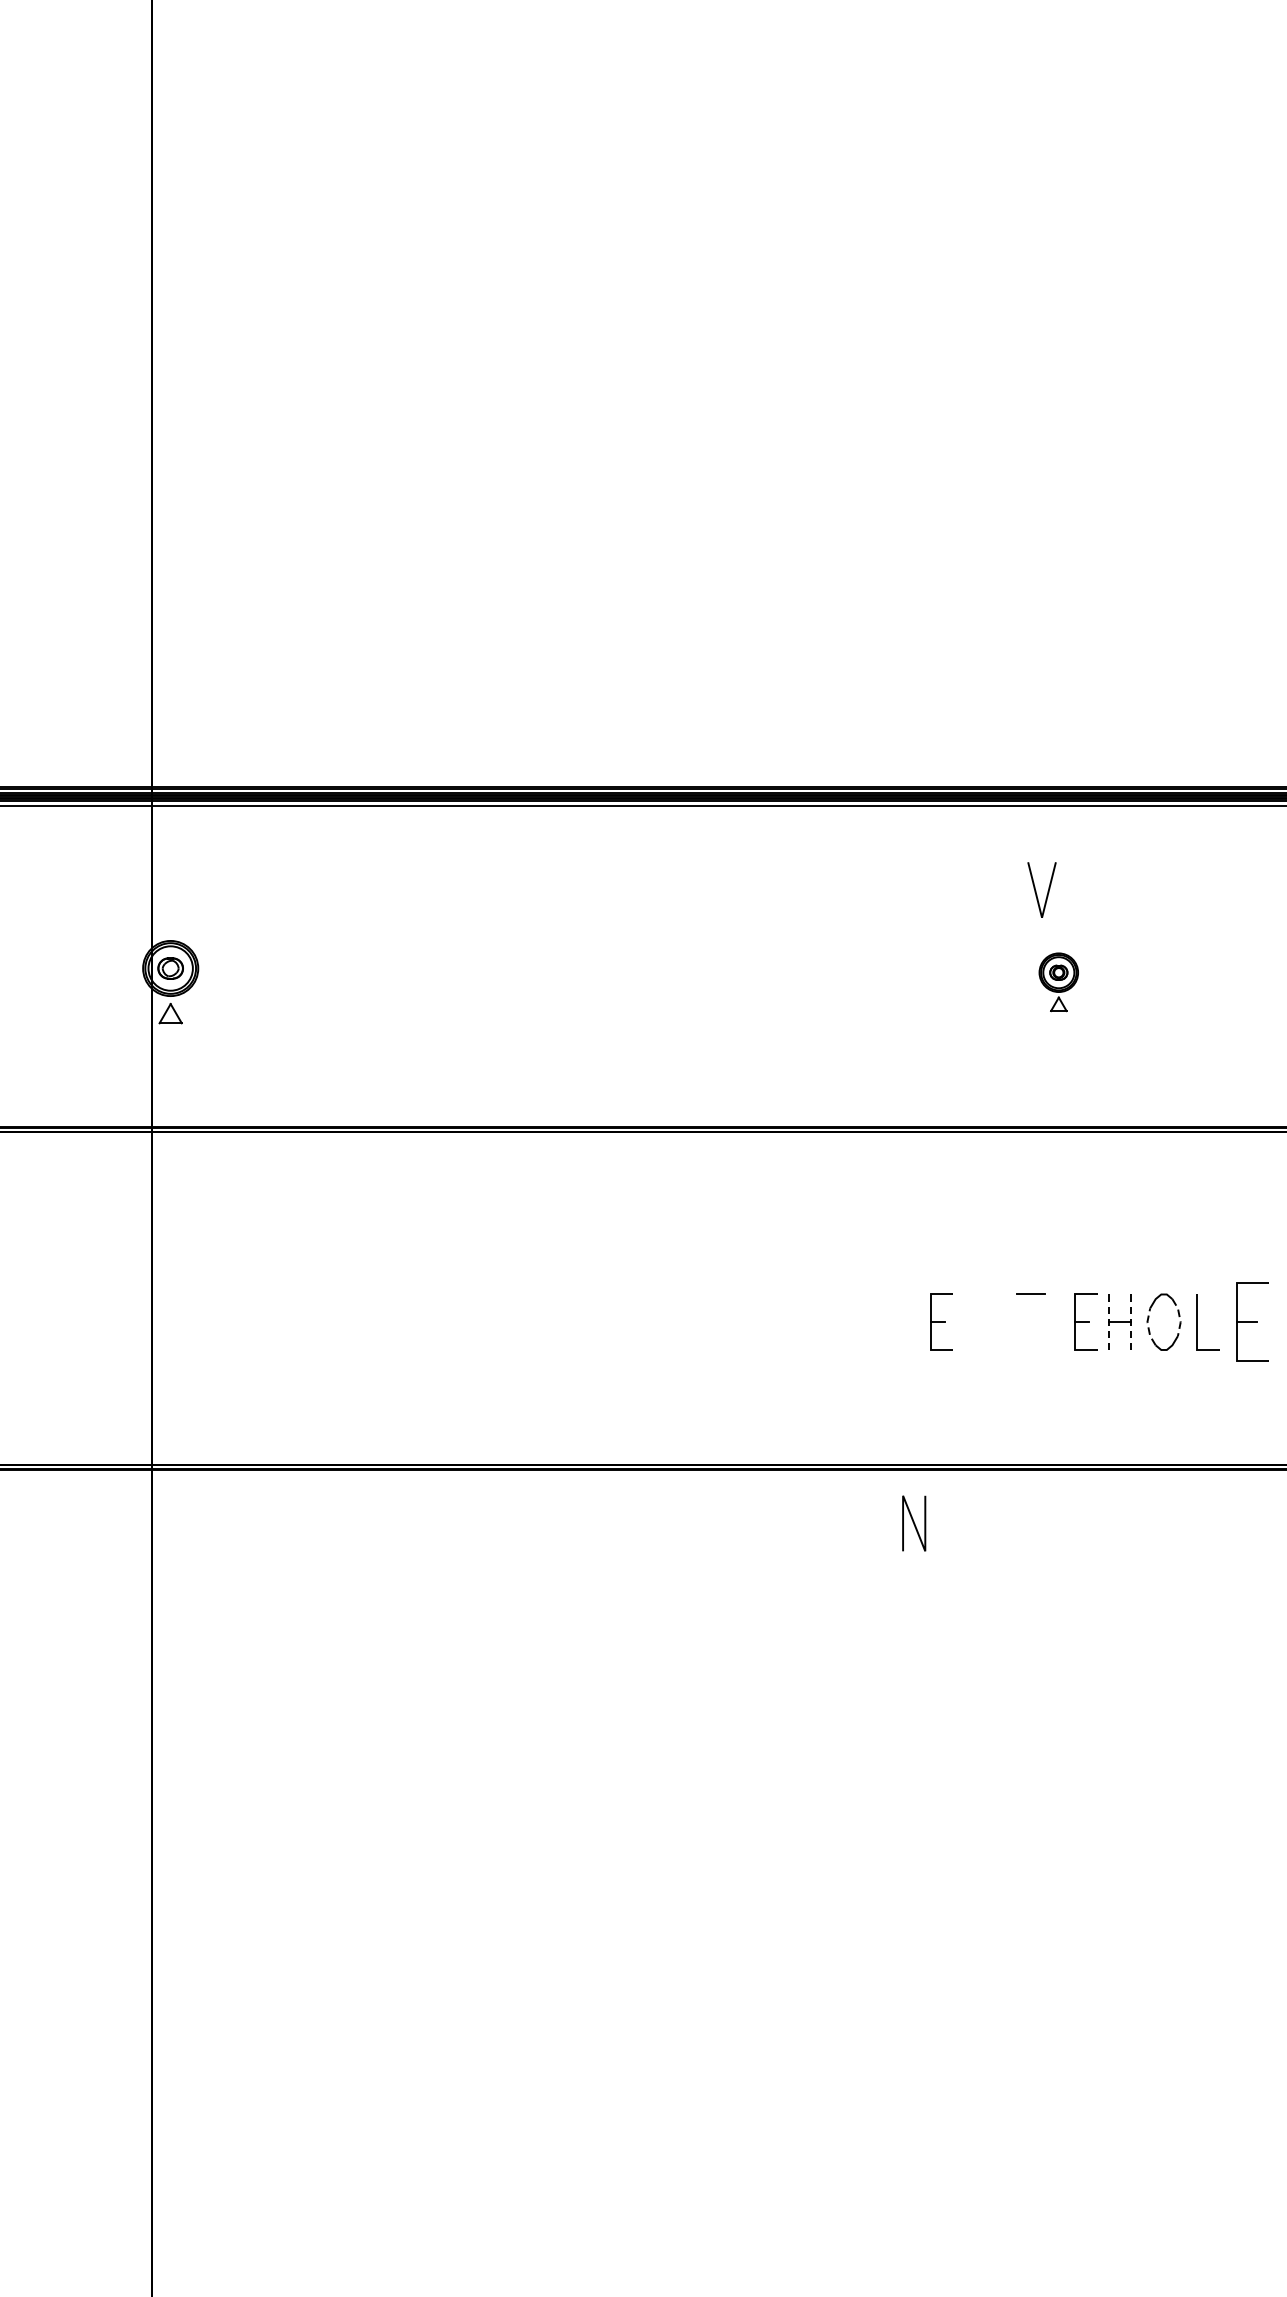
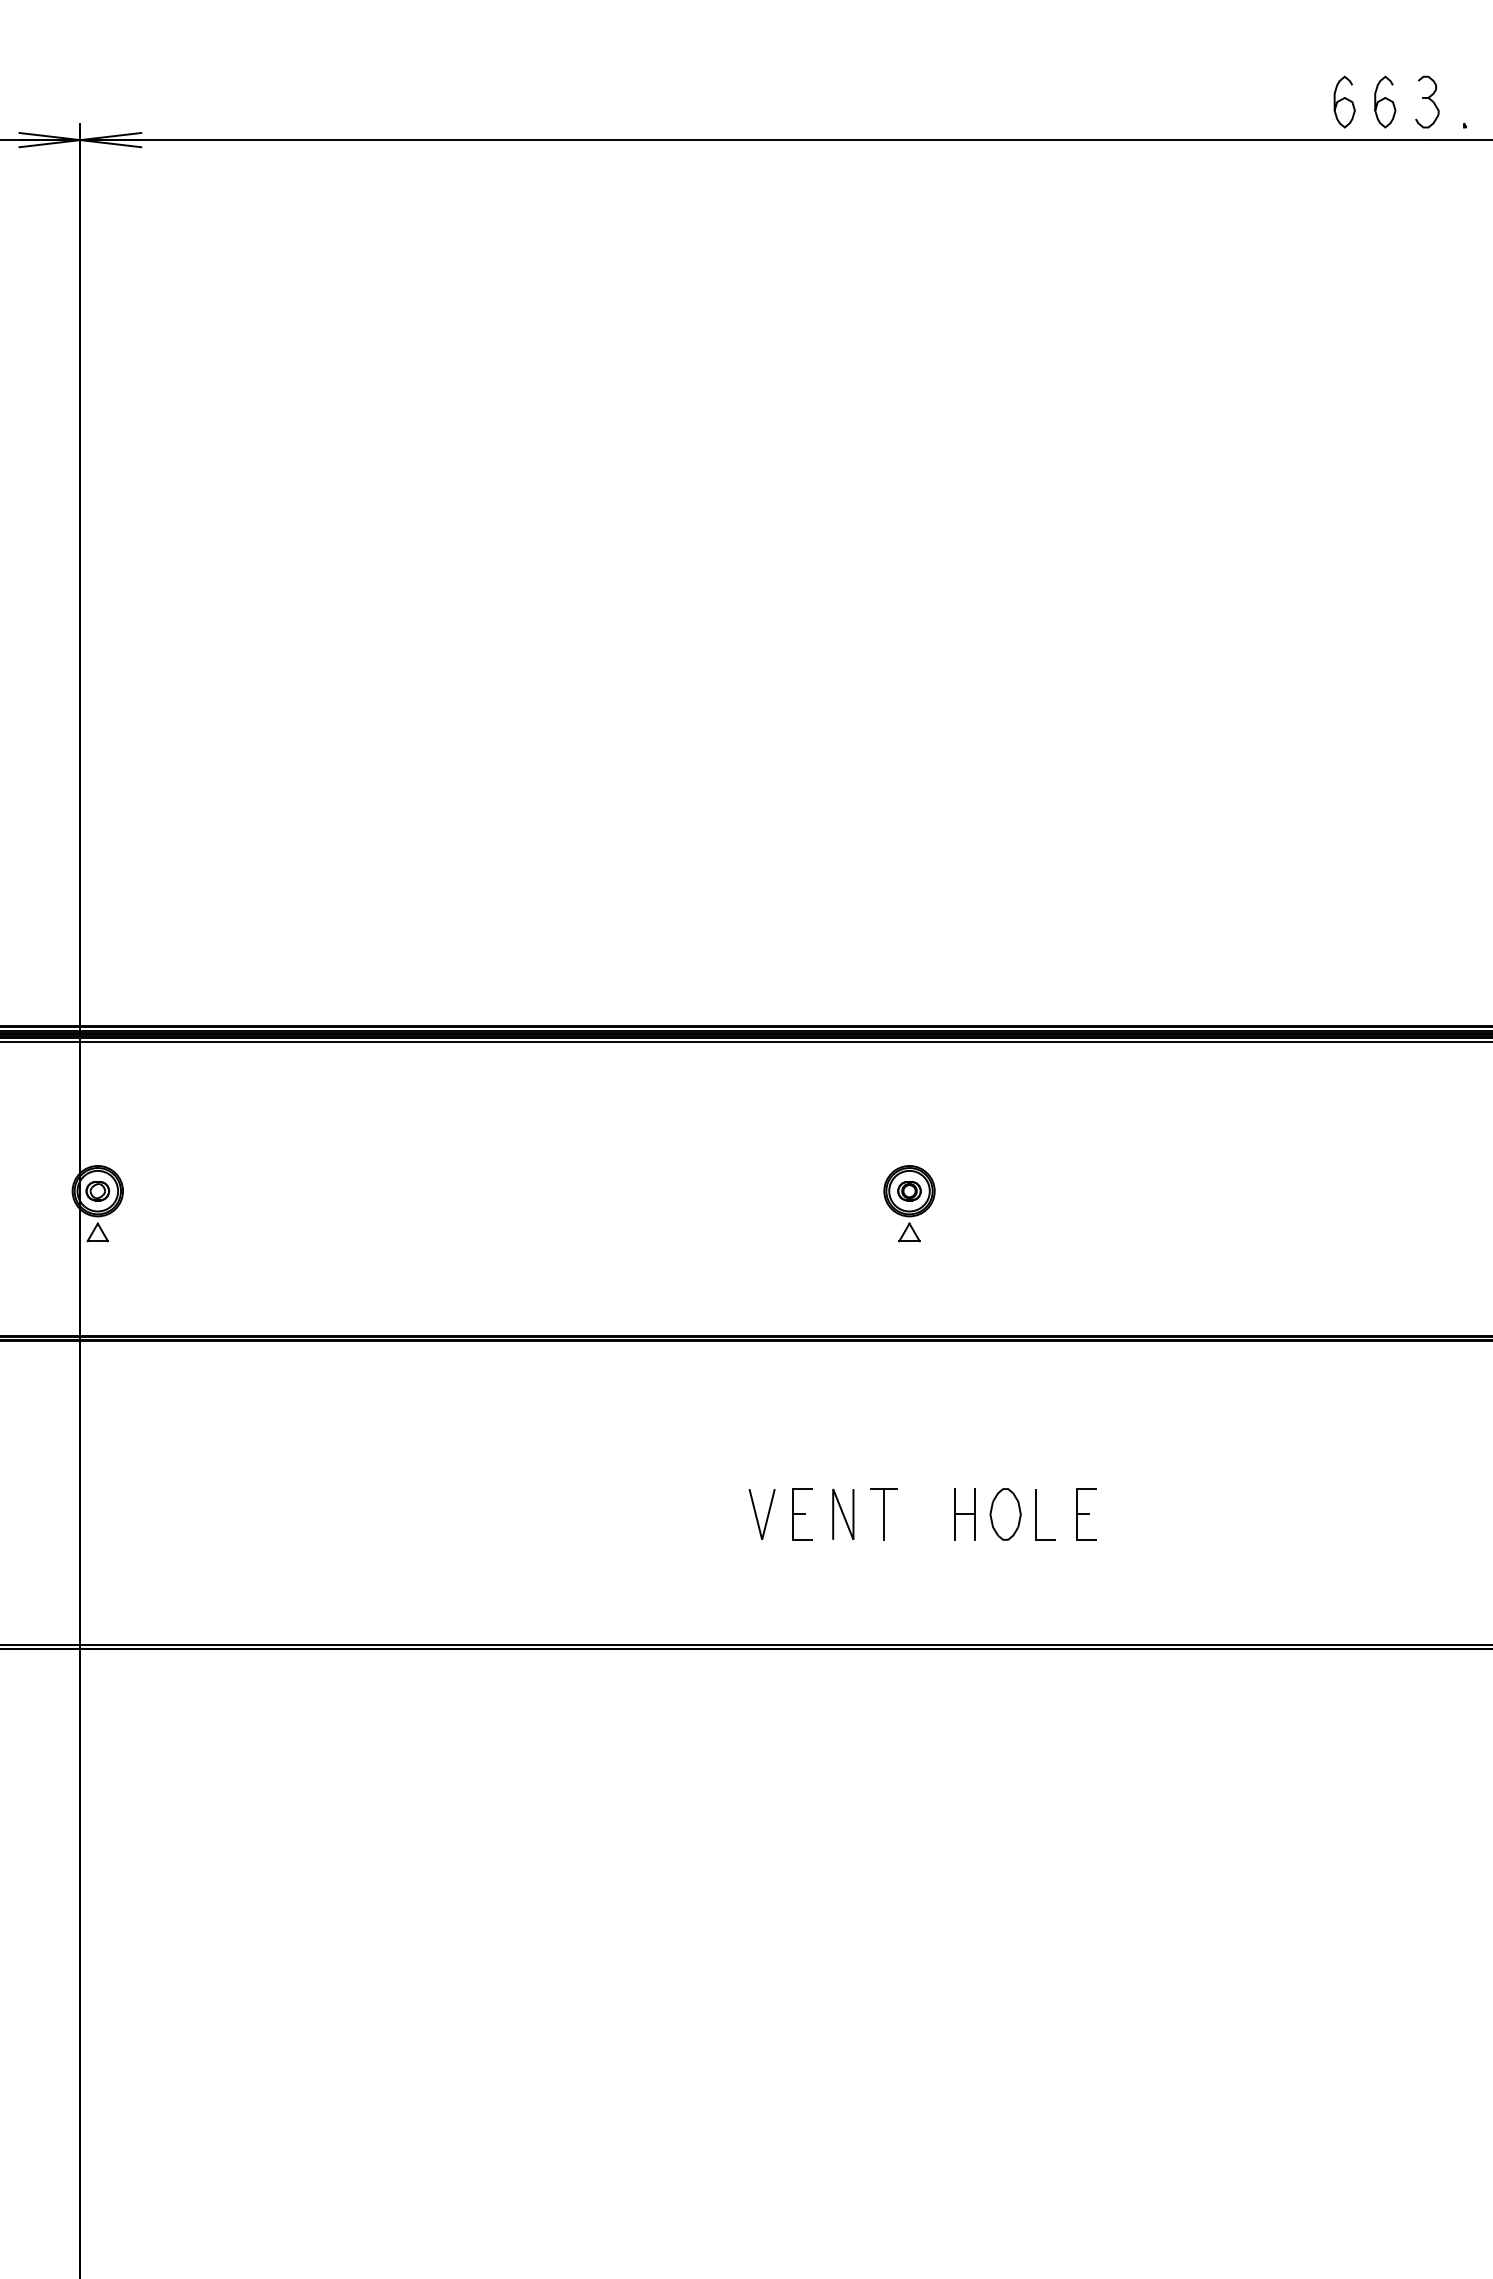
line: (1036, 892) -> (757, 1516), moved
part: (1058, 981) -> (909, 1203), size x1.43
line: (1179, 1316) -> (1019, 1509), dashed -> solid
line: (1030, 1322) -> (883, 1514), added
part: (1086, 1322) -> (934, 1514), removed
line: (1108, 1322) -> (954, 1514), dashed -> solid
line: (1131, 1322) -> (975, 1514), dashed -> solid
part: (1252, 1322) -> (1086, 1514), size x0.71
line: (1148, 1327) -> (991, 1519), dashed -> solid
line: (914, 1522) -> (843, 1513), moved

